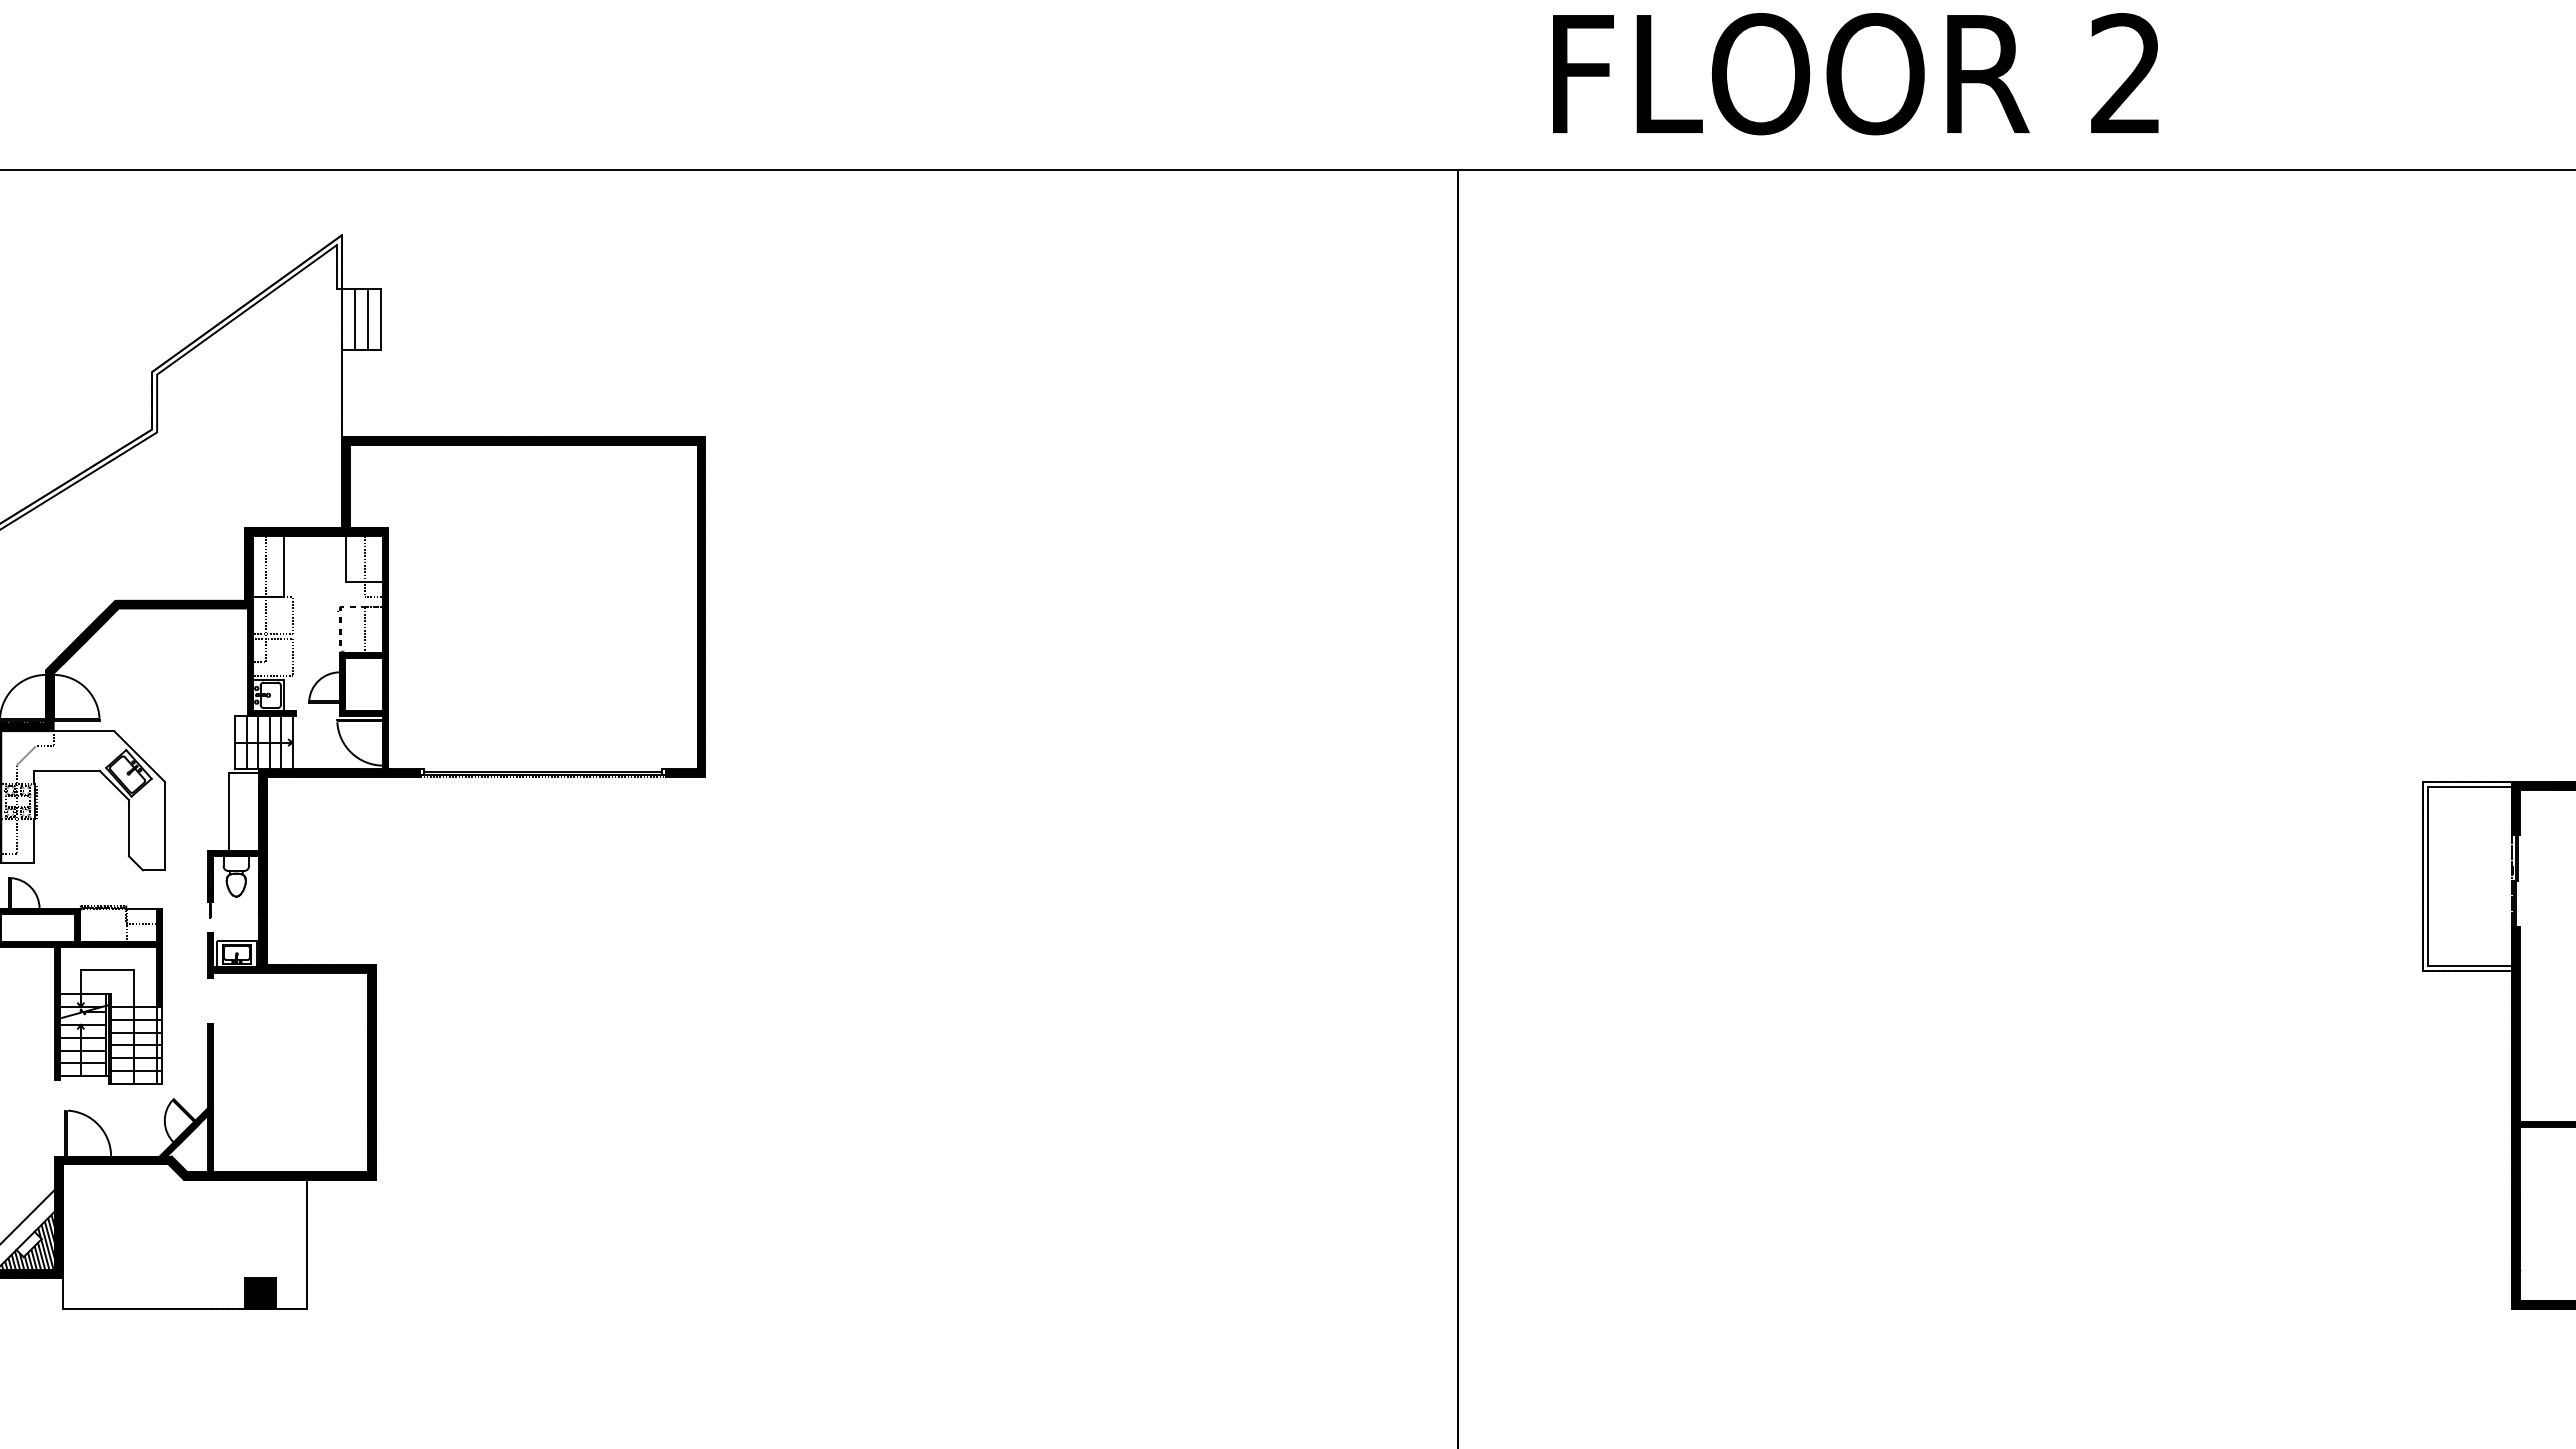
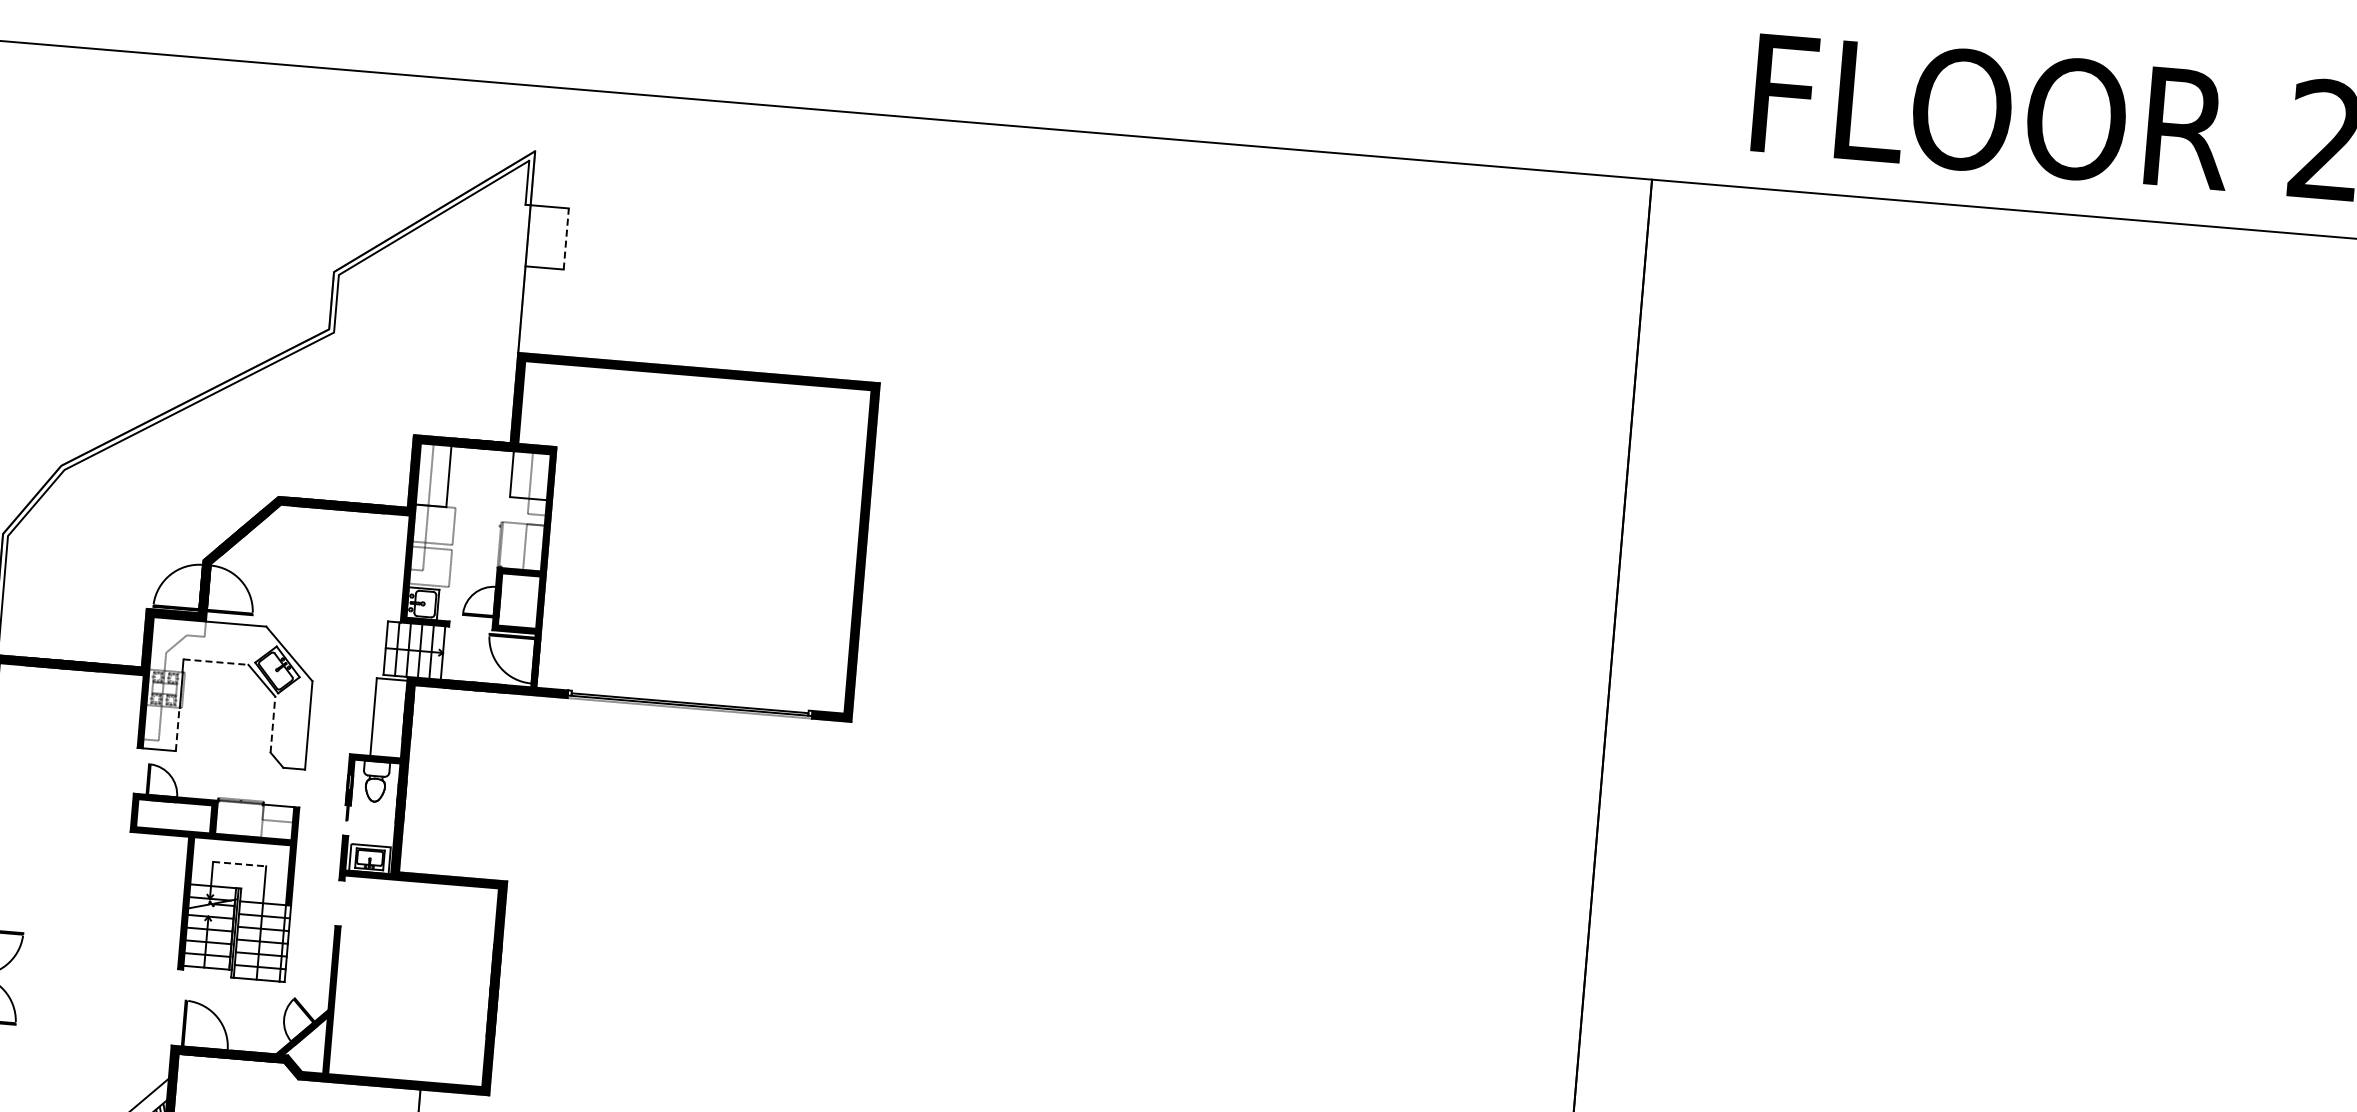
line: (355, 319) -> (541, 236), removed
line: (367, 319) -> (553, 237), removed
line: (380, 319) -> (566, 238), solid -> dashed
line: (67, 770) -> (216, 661), solid -> dashed
line: (129, 827) -> (273, 723), solid -> dashed
line: (34, 841) -> (177, 729), solid -> dashed
line: (107, 970) -> (239, 864), solid -> dashed

